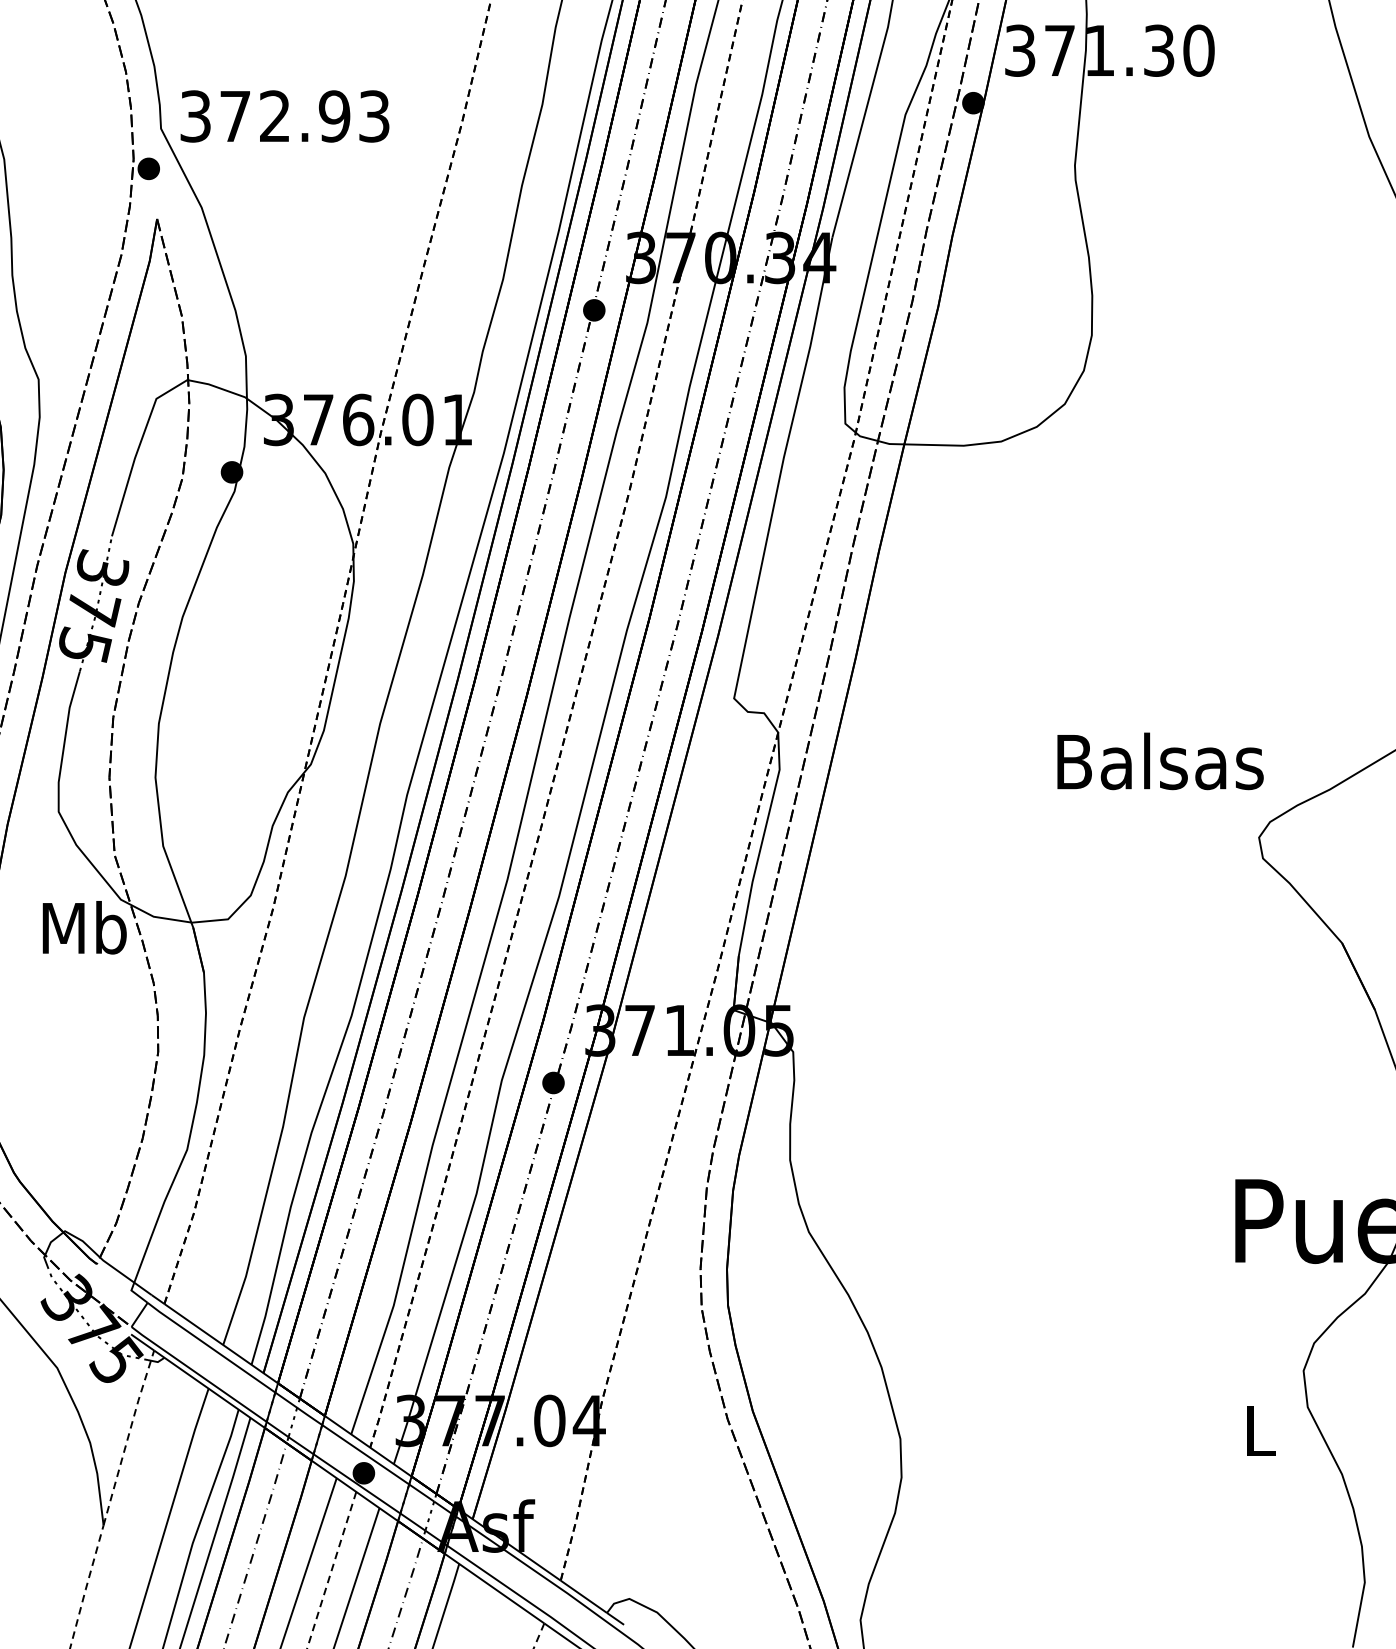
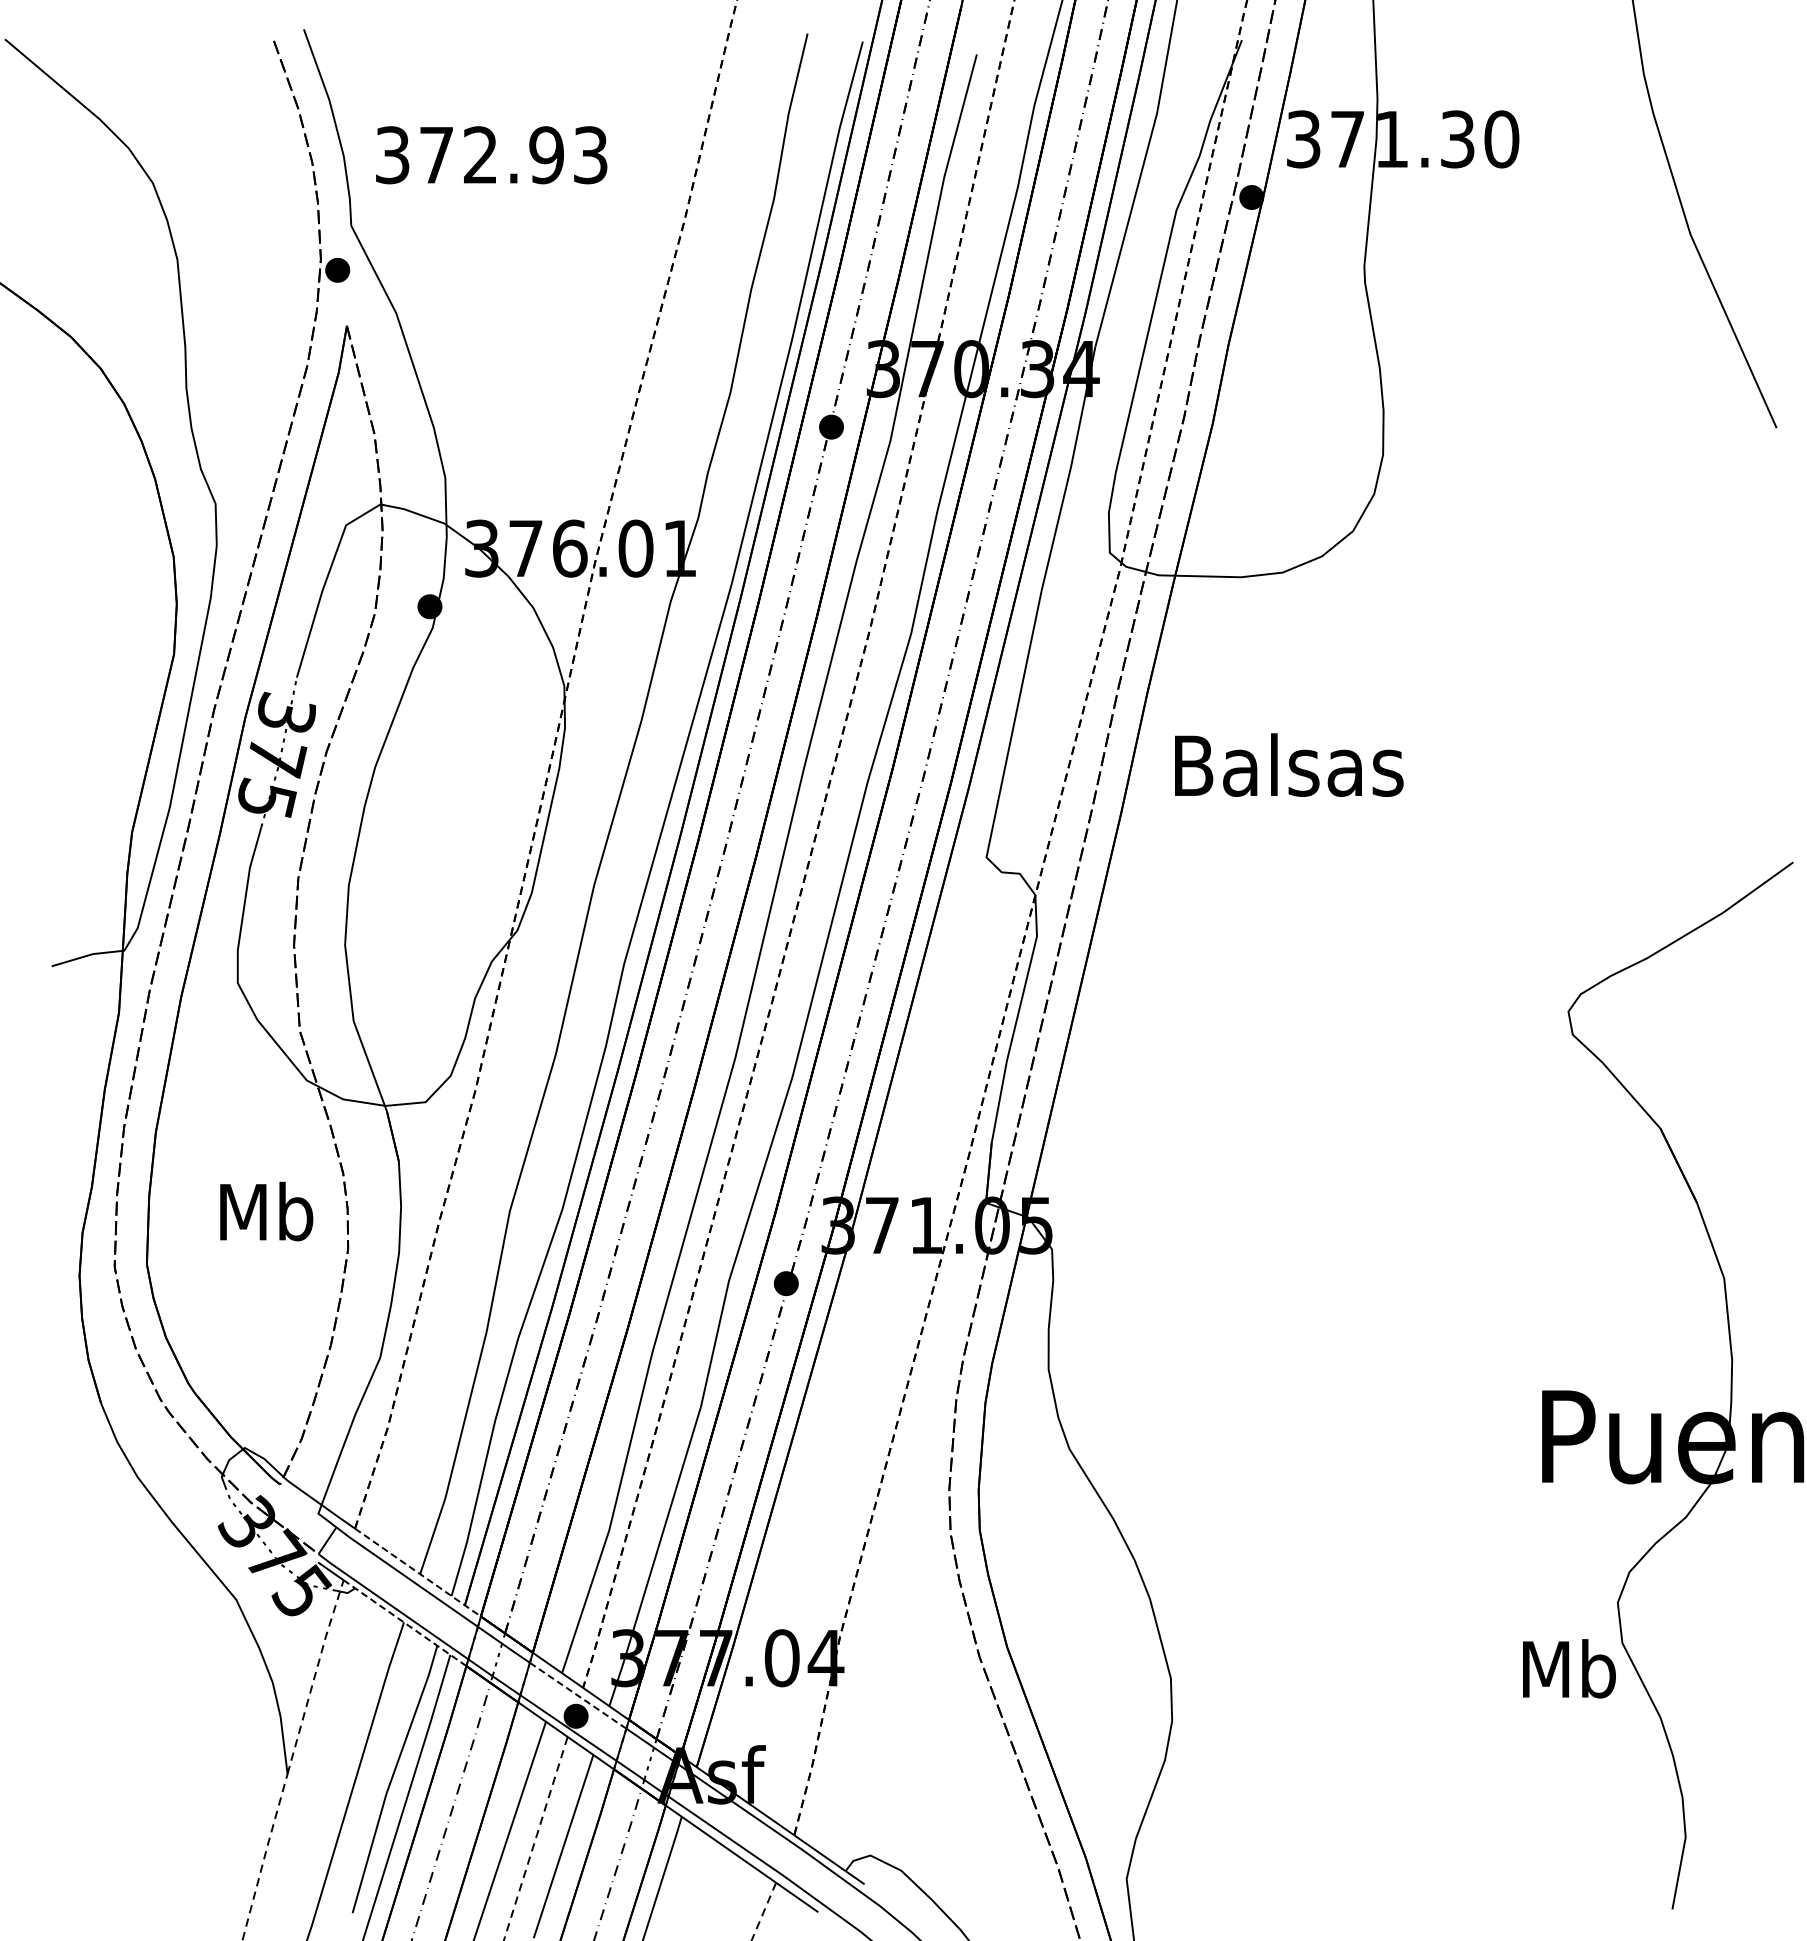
text: (284, 116) -> (491, 155), moved
text: (1160, 760) -> (1289, 764), moved
text: (84, 927) -> (266, 1211), moved
line: (220, 1343) -> (417, 1572), solid -> dashed
line: (209, 1388) -> (404, 1622), solid -> dashed
text: (1260, 1430) -> (1569, 1668), L -> Mb
line: (366, 1455) -> (578, 1696), solid -> dashed

